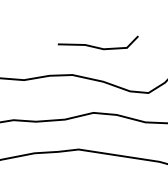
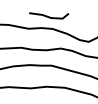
part: (99, 44) -> (49, 15), moved

